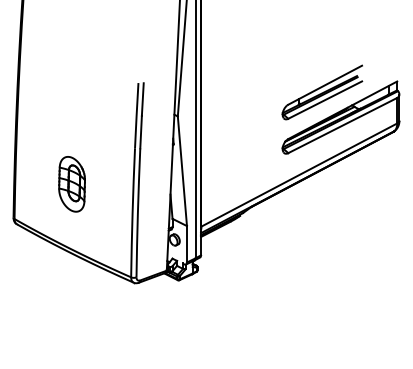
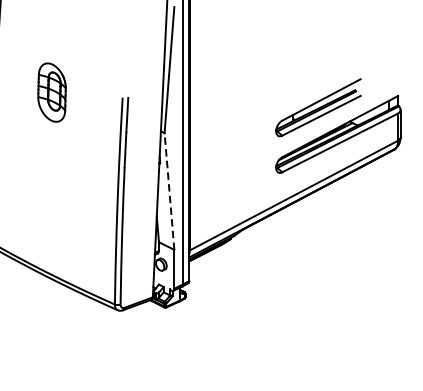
line: (182, 170) -> (169, 190), solid -> dashed
part: (71, 184) -> (51, 92), moved

